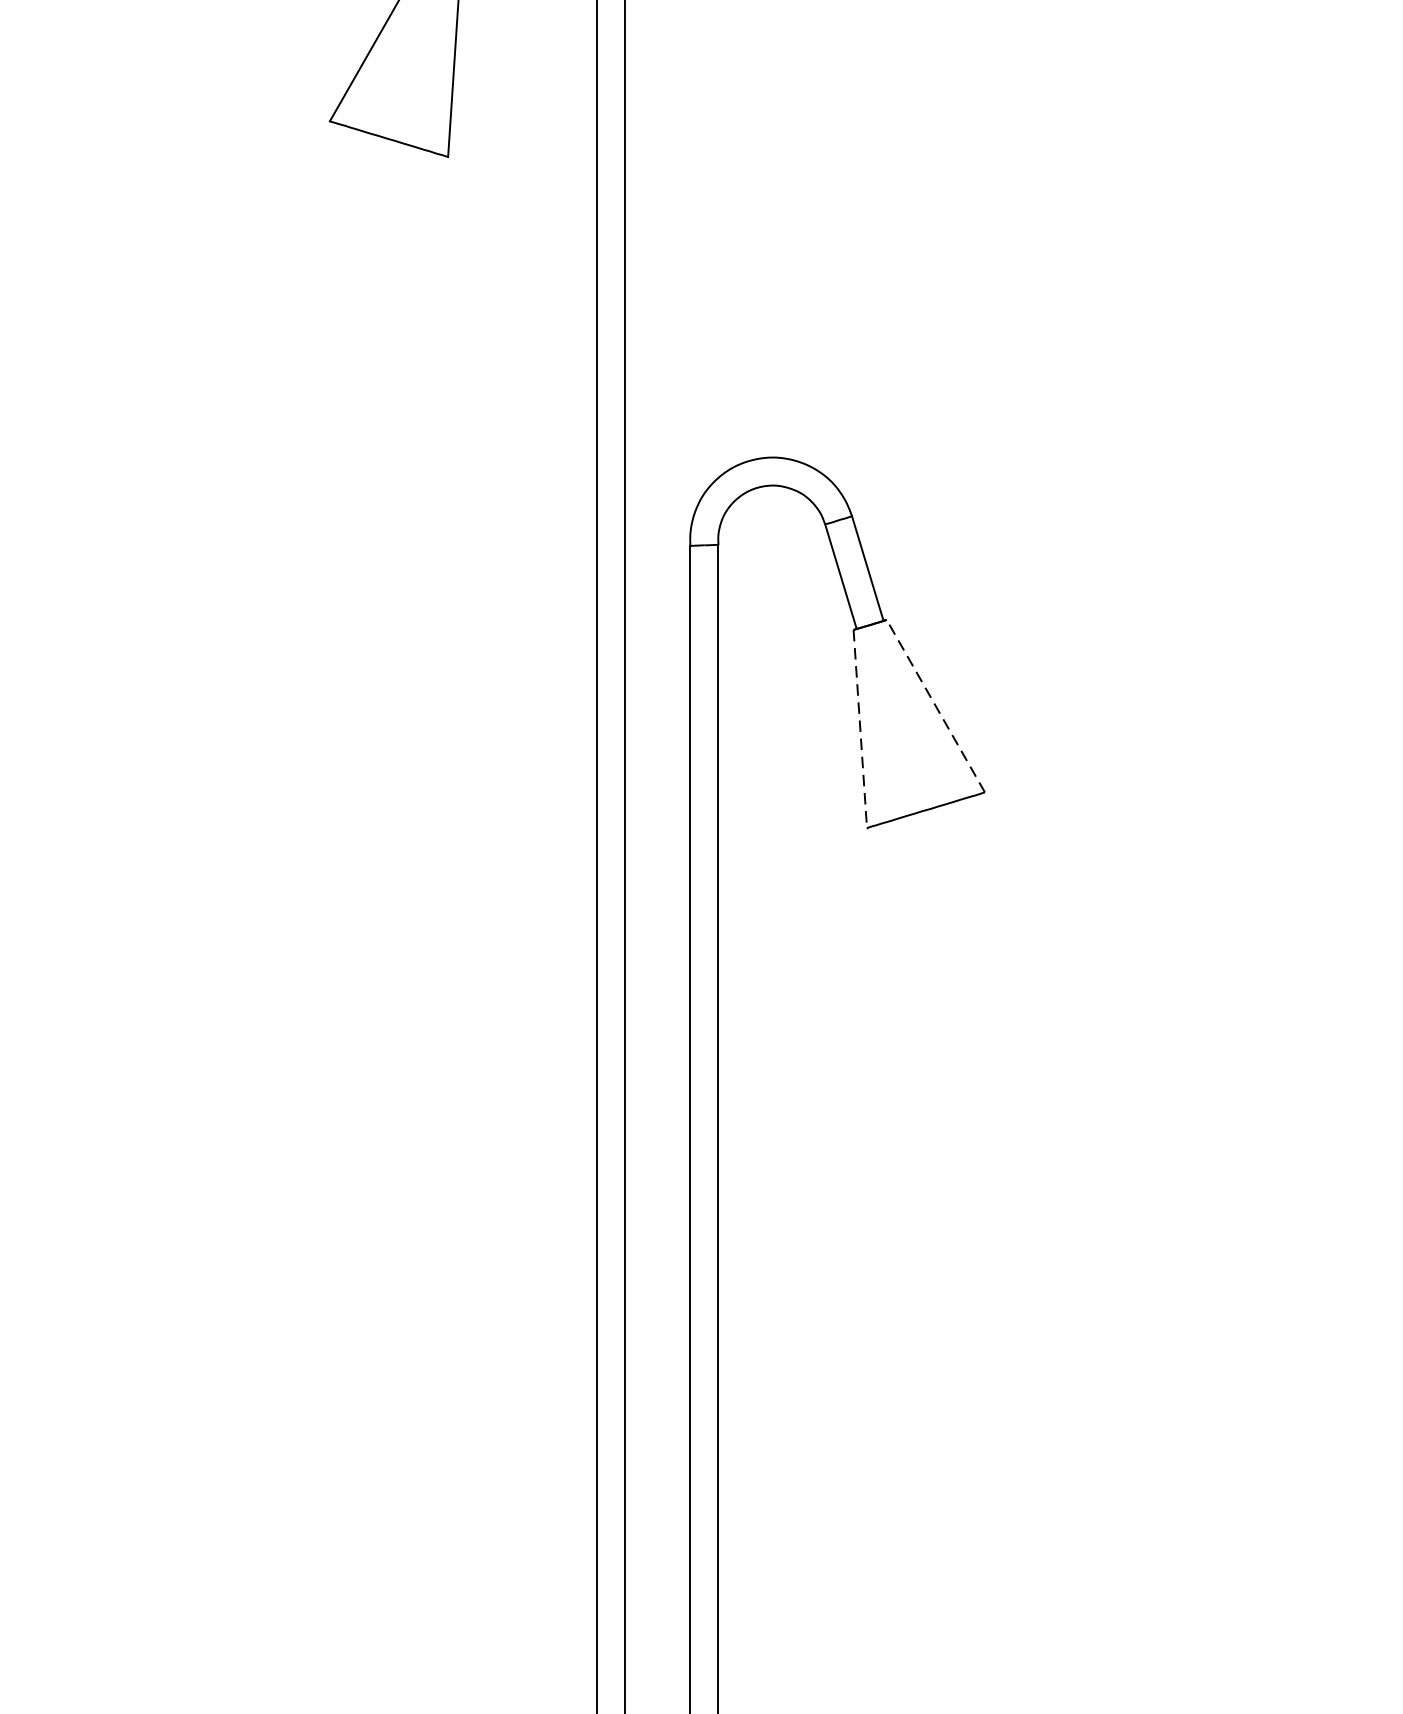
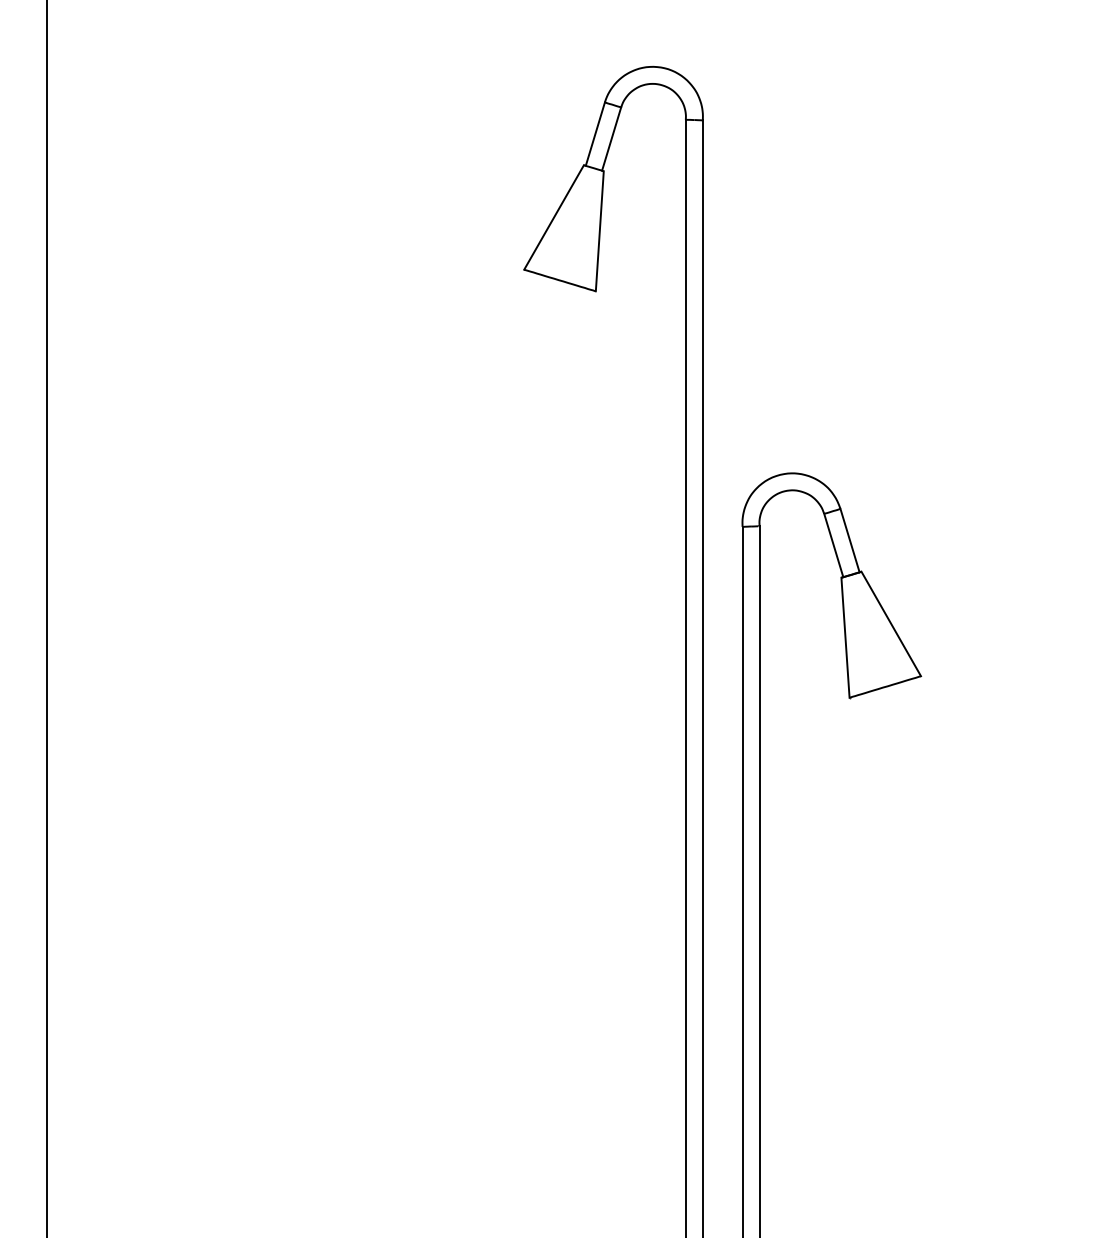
line: (936, 705) -> (891, 623), dashed -> solid
line: (860, 730) -> (845, 638), dashed -> solid

